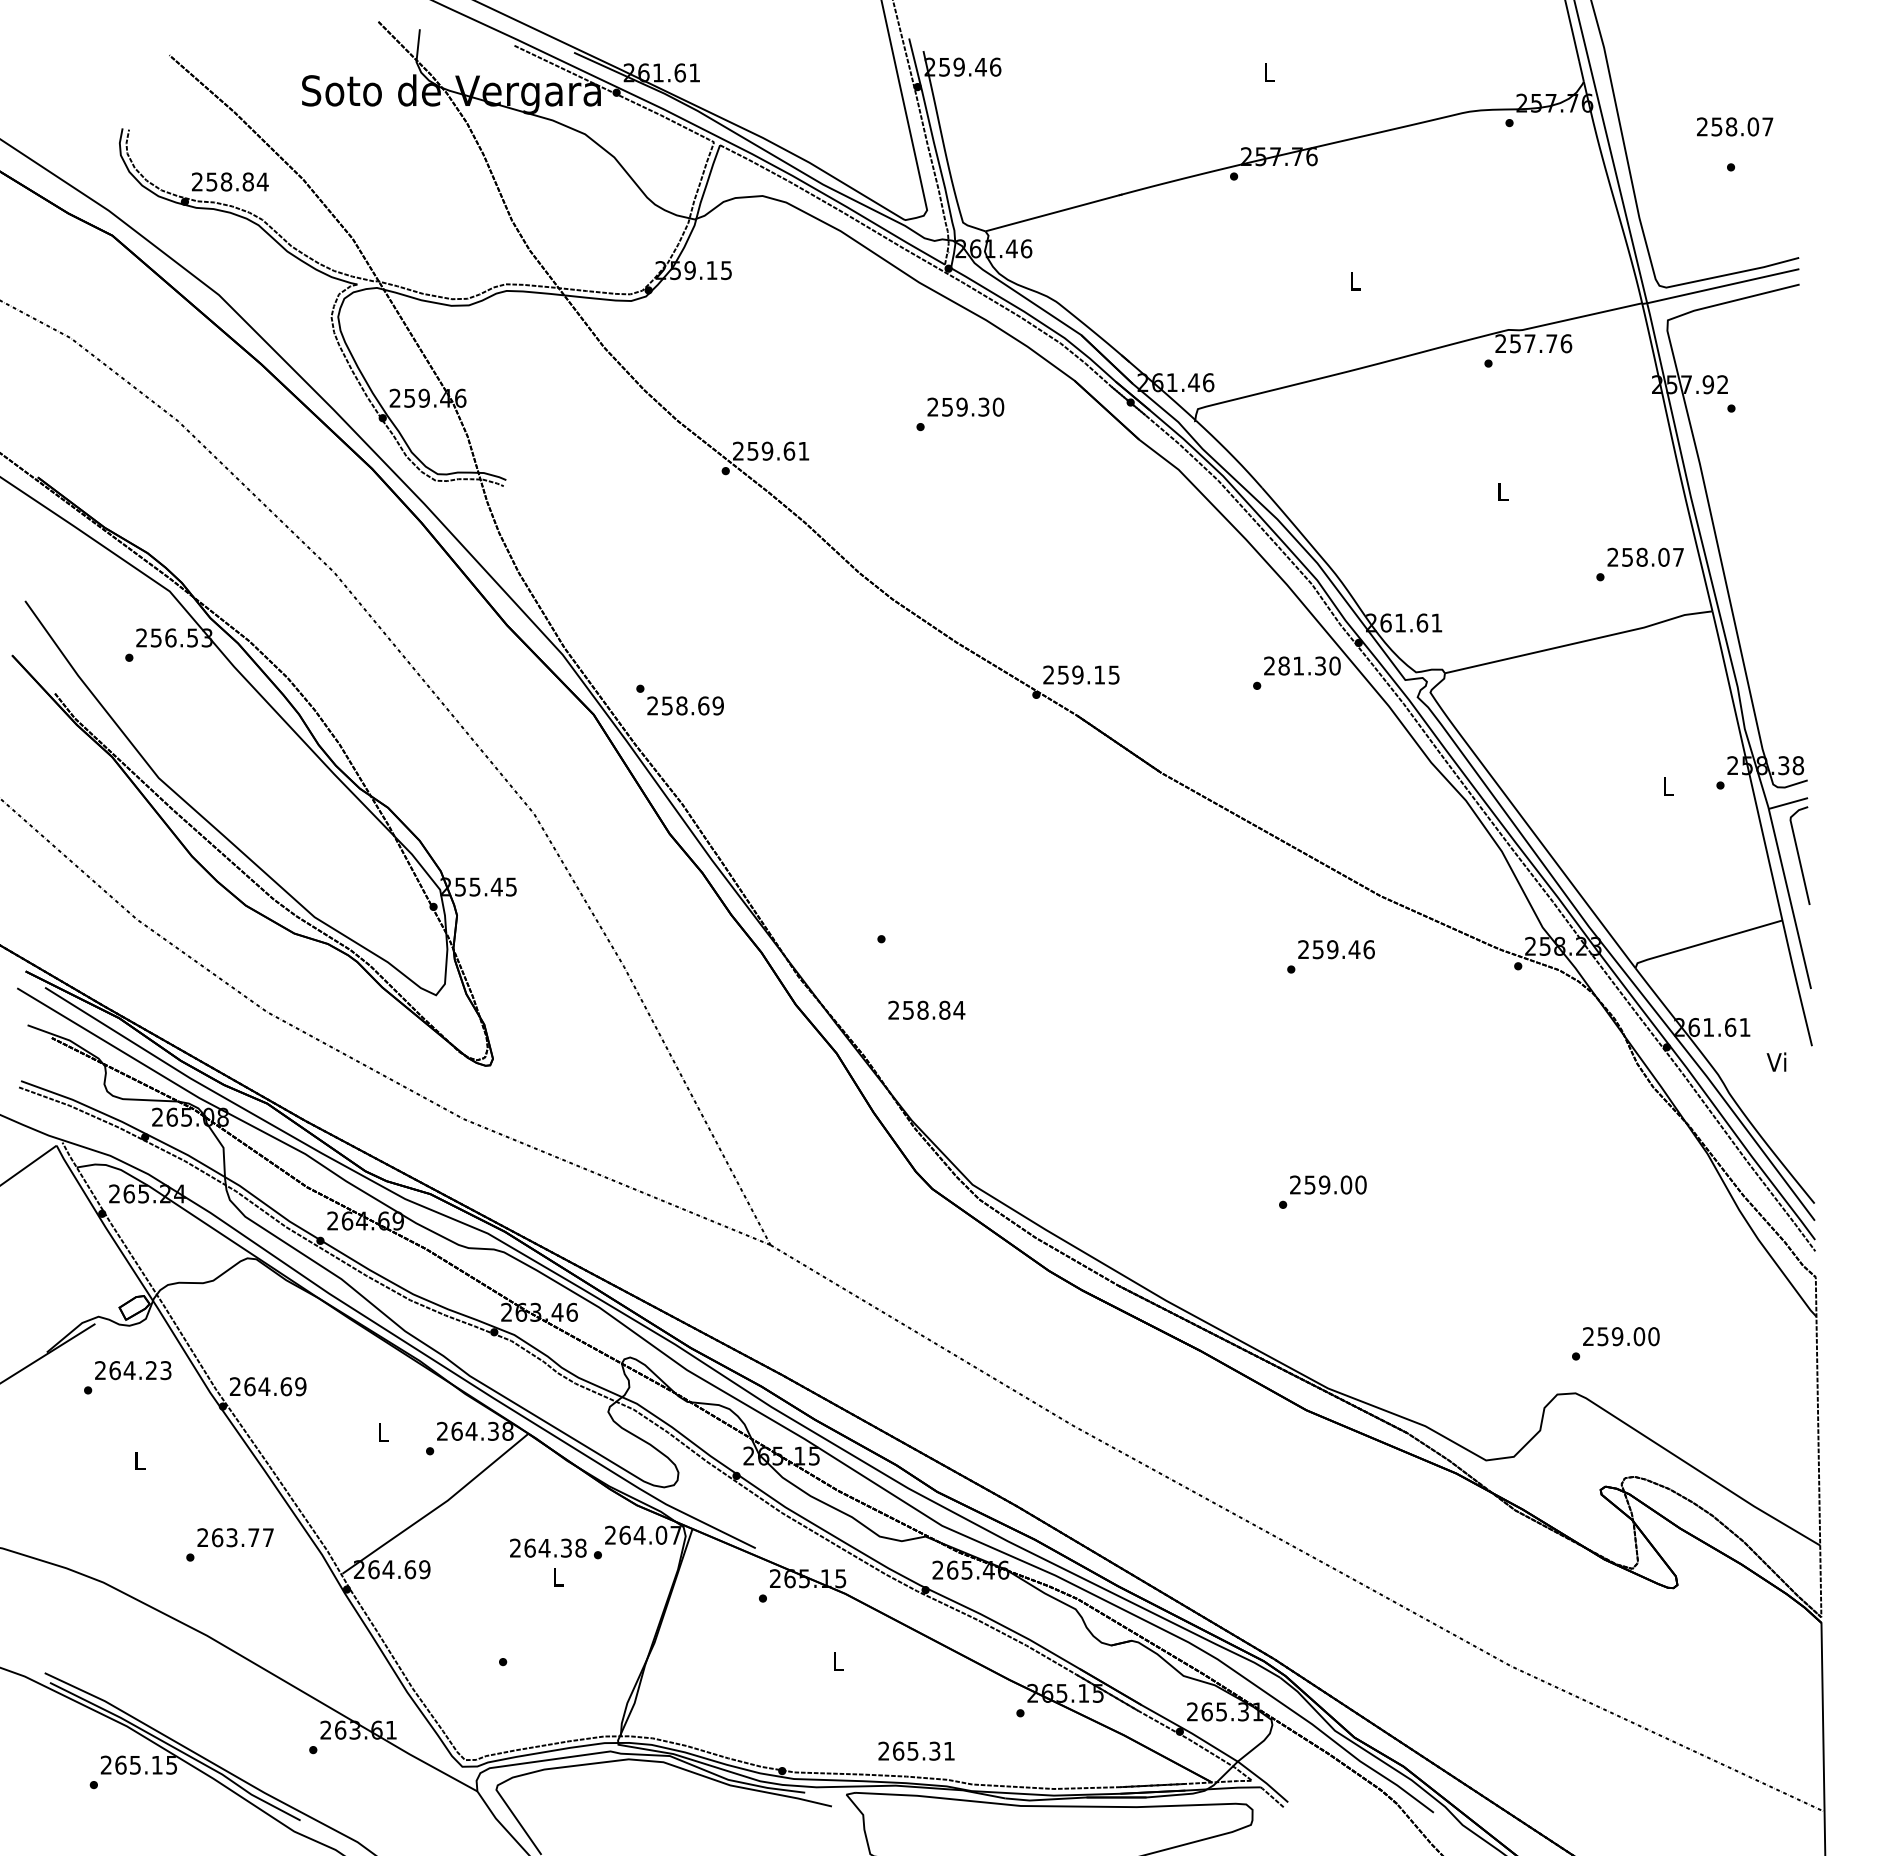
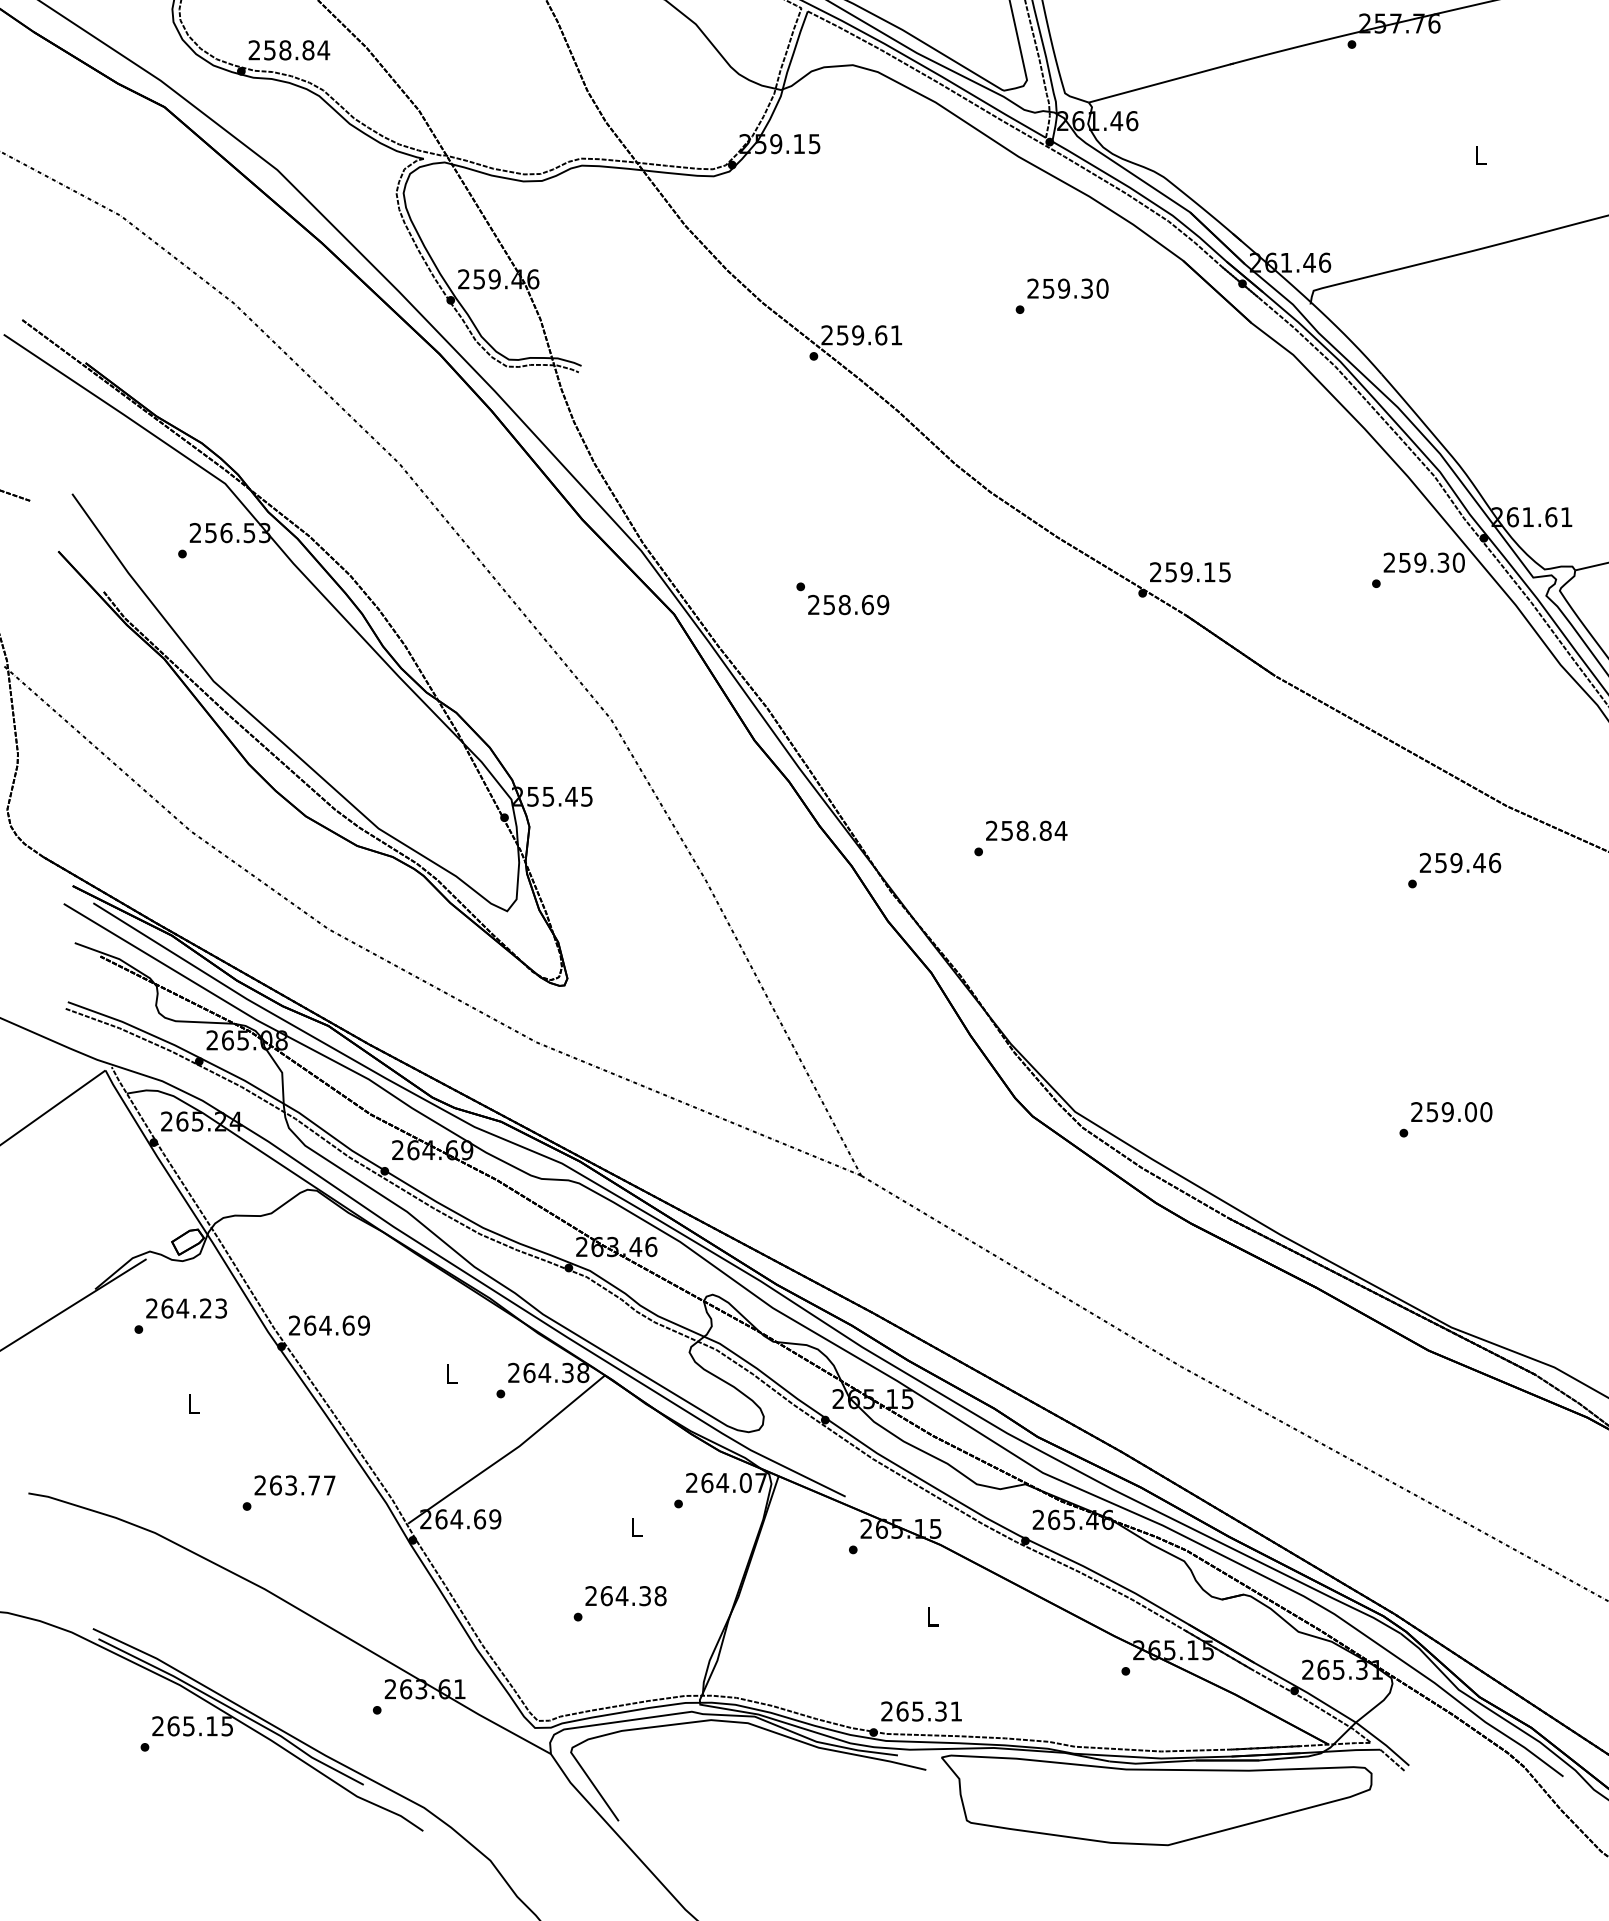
text: (1291, 665) -> (1412, 562), 281.30 -> 259.30
text: (679, 699) -> (842, 598), moved
text: (926, 1009) -> (1026, 829), moved
text: (548, 1547) -> (626, 1595), moved
text: (916, 1750) -> (921, 1710), moved

